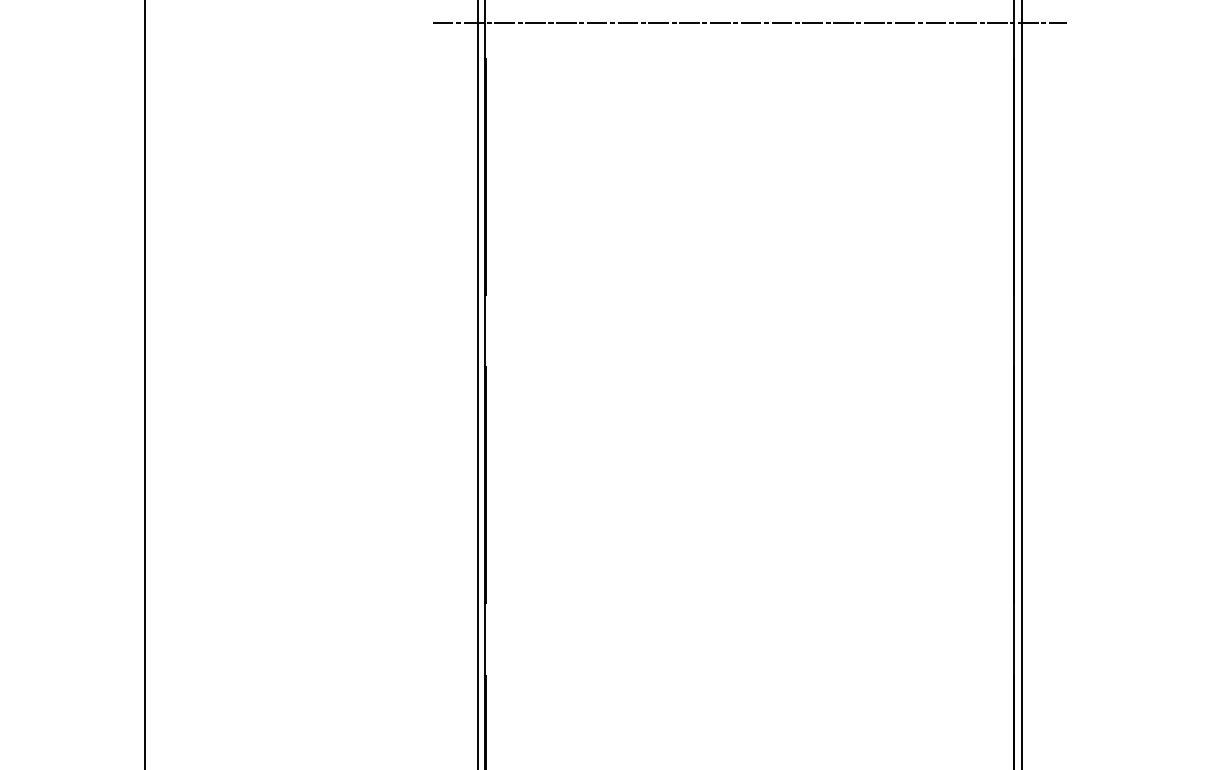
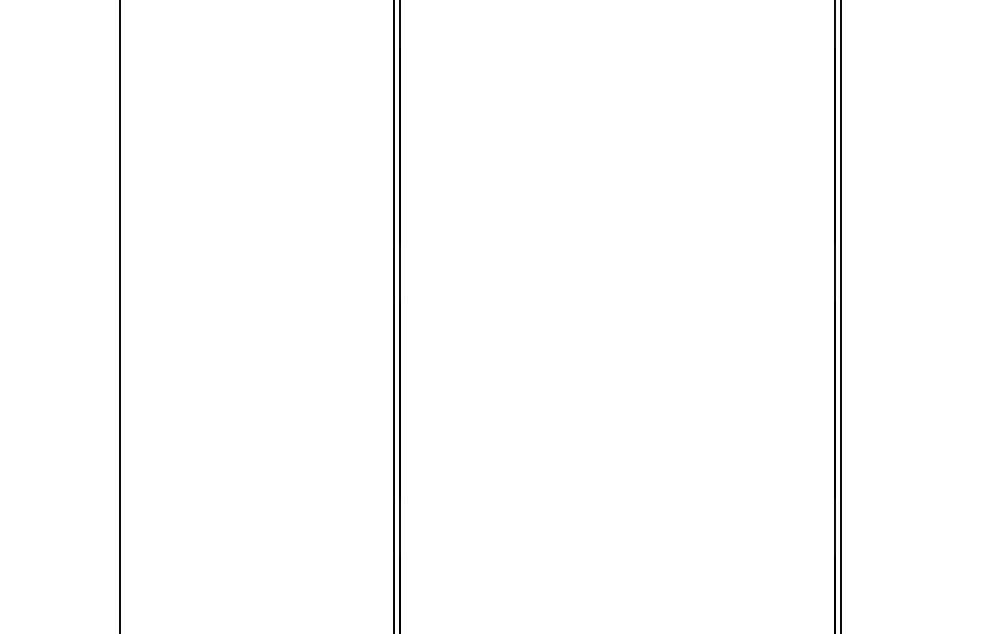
line: (749, 22) -> (617, 18), removed

